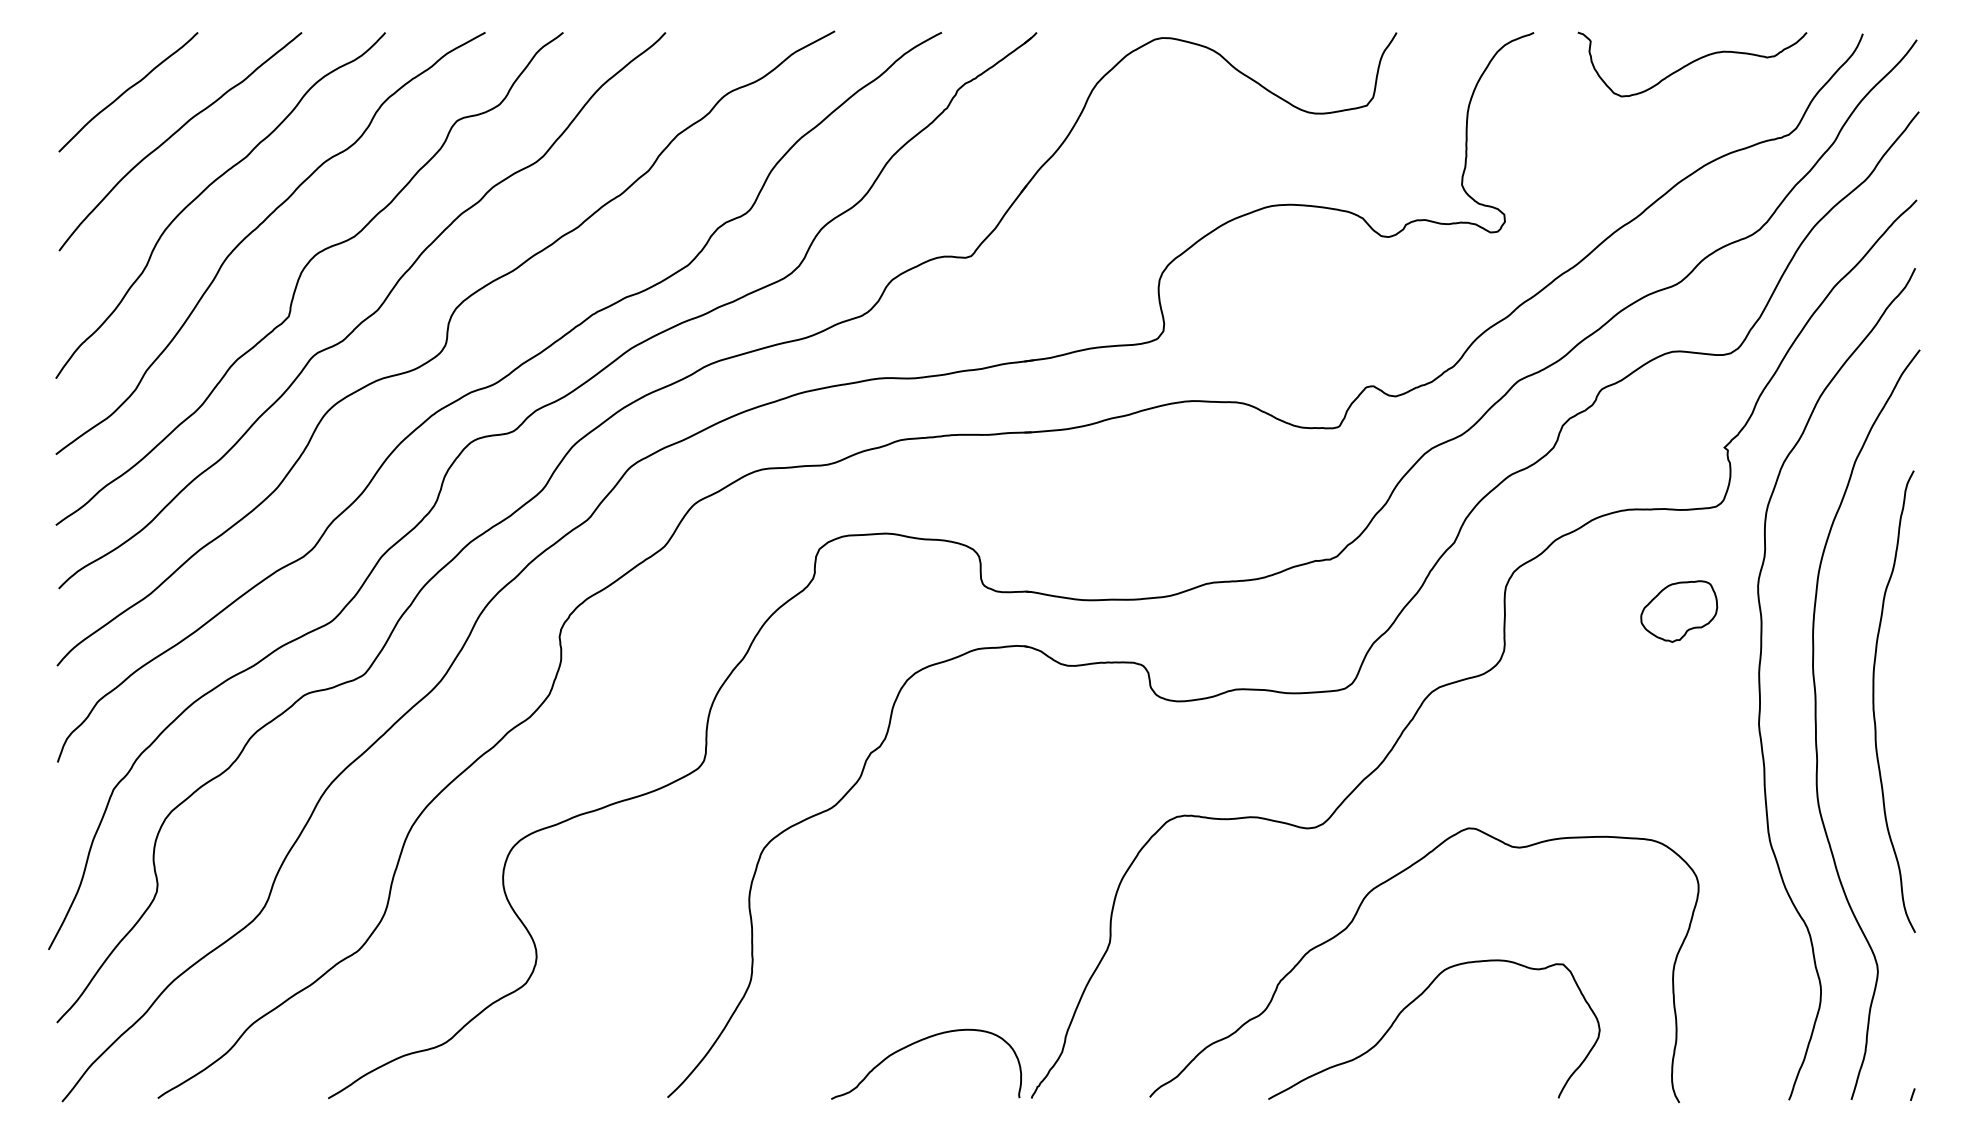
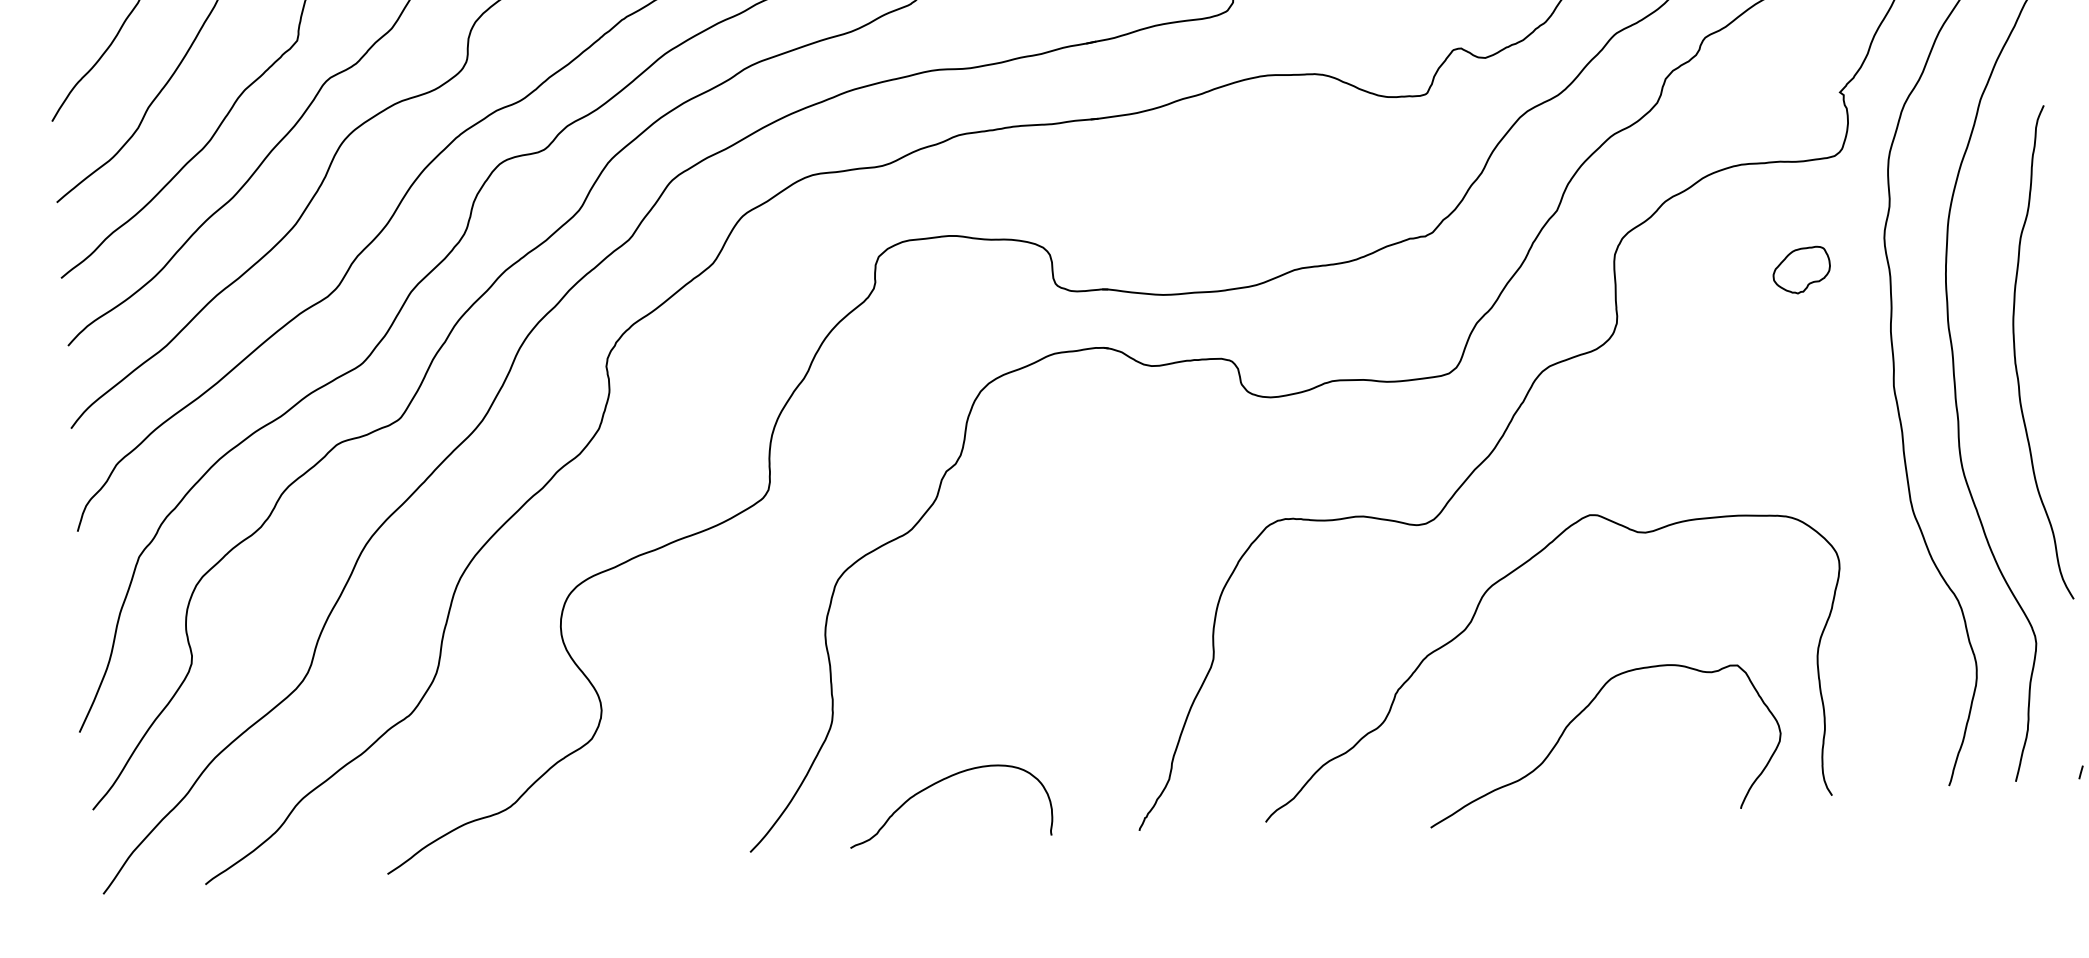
part: (1679, 611) -> (1801, 270), size x0.7
curve: (1413, 1002) -> (1579, 715), moved
curve: (916, 1043) -> (938, 783), moved

